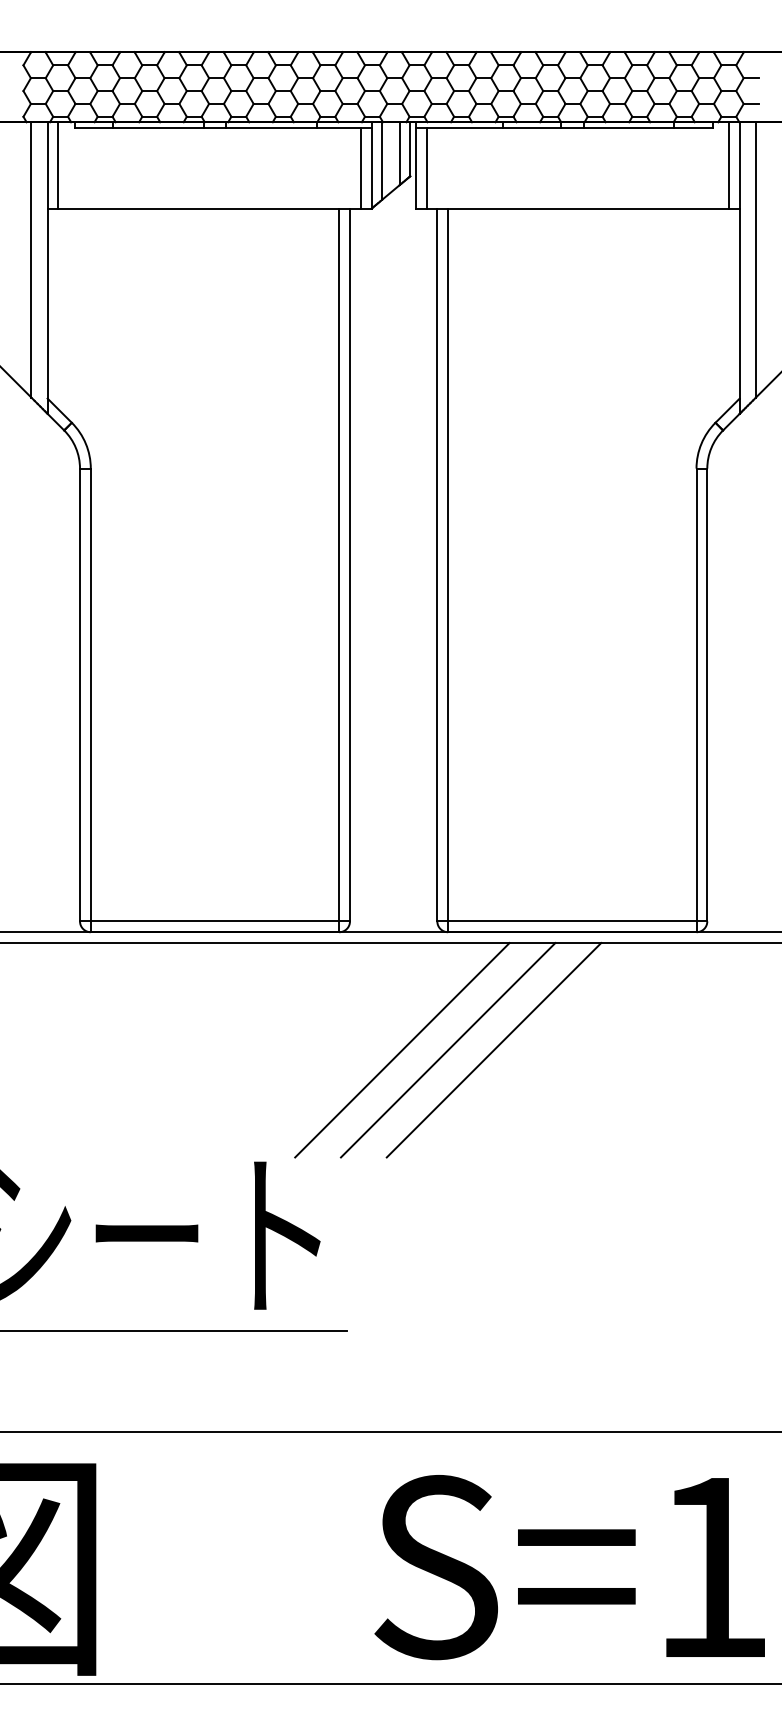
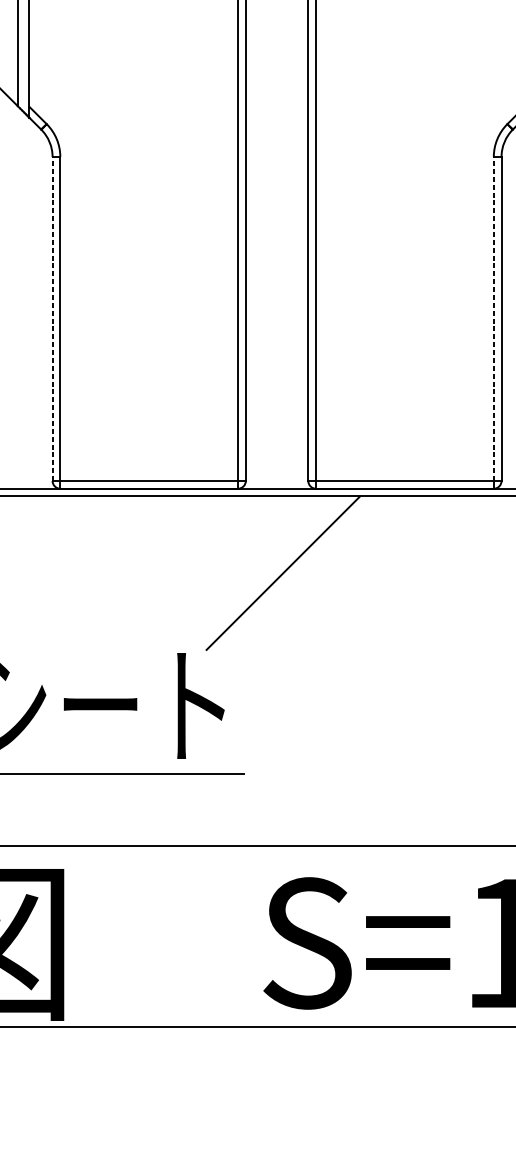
line: (80, 694) -> (52, 318), solid -> dashed
line: (696, 694) -> (493, 318), solid -> dashed
line: (447, 1050) -> (315, 573), removed
line: (493, 1050) -> (348, 573), removed

